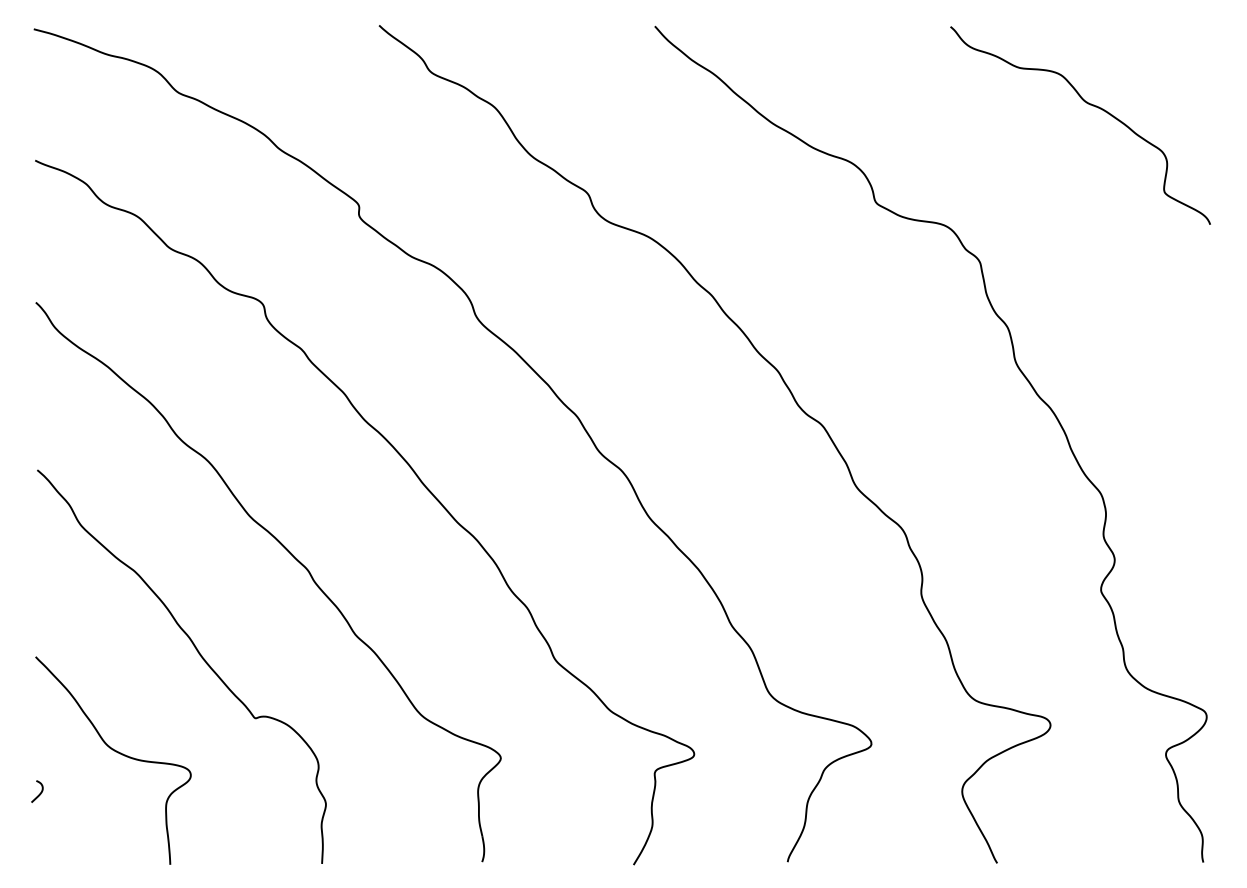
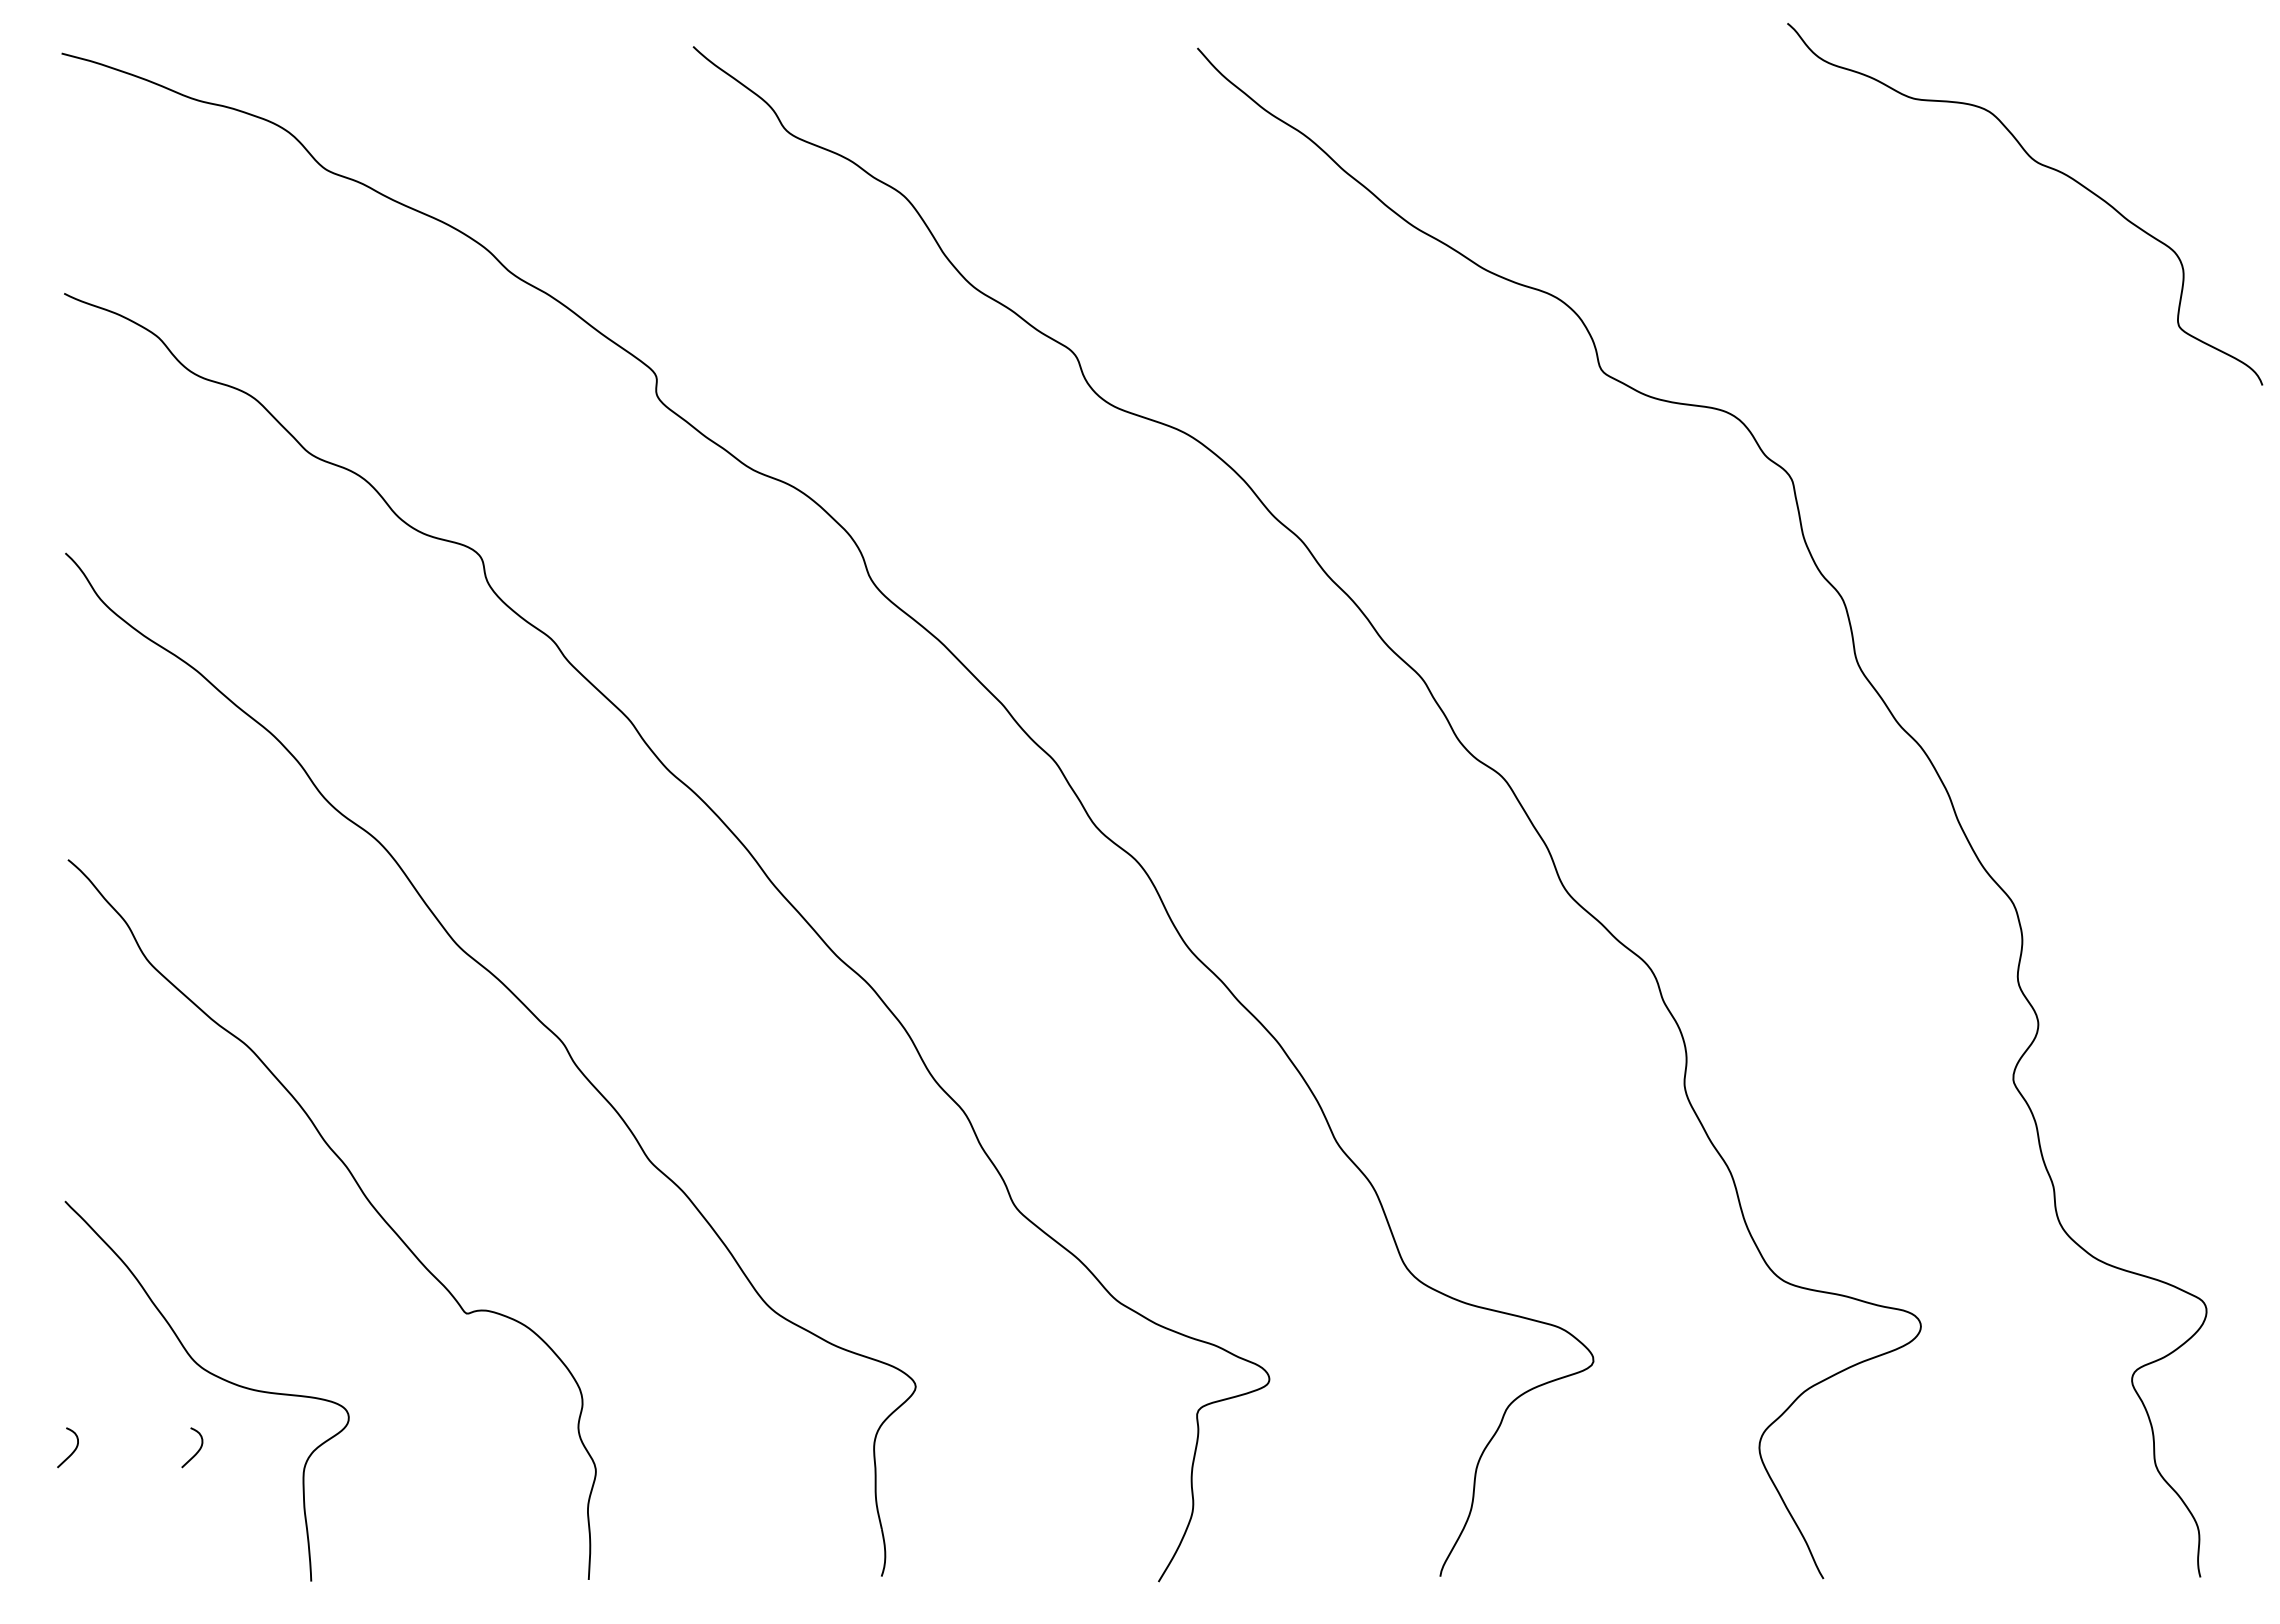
curve: (1090, 105) -> (2043, 167), moved
curve: (107, 793) -> (196, 1451), added

